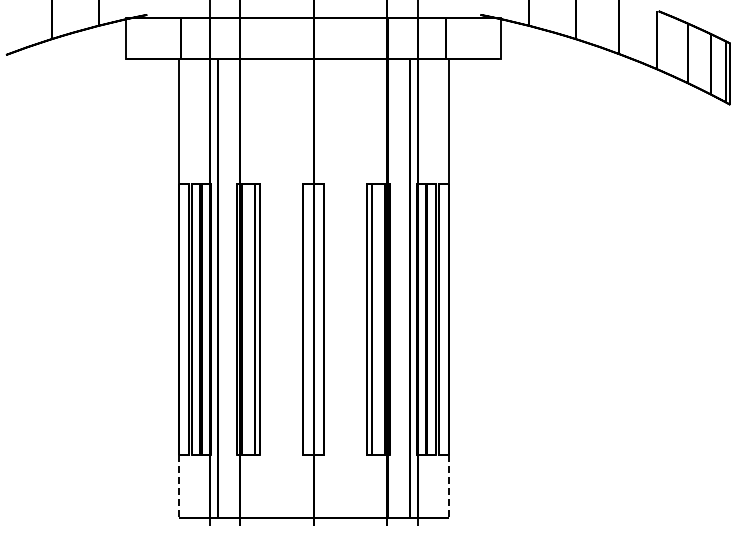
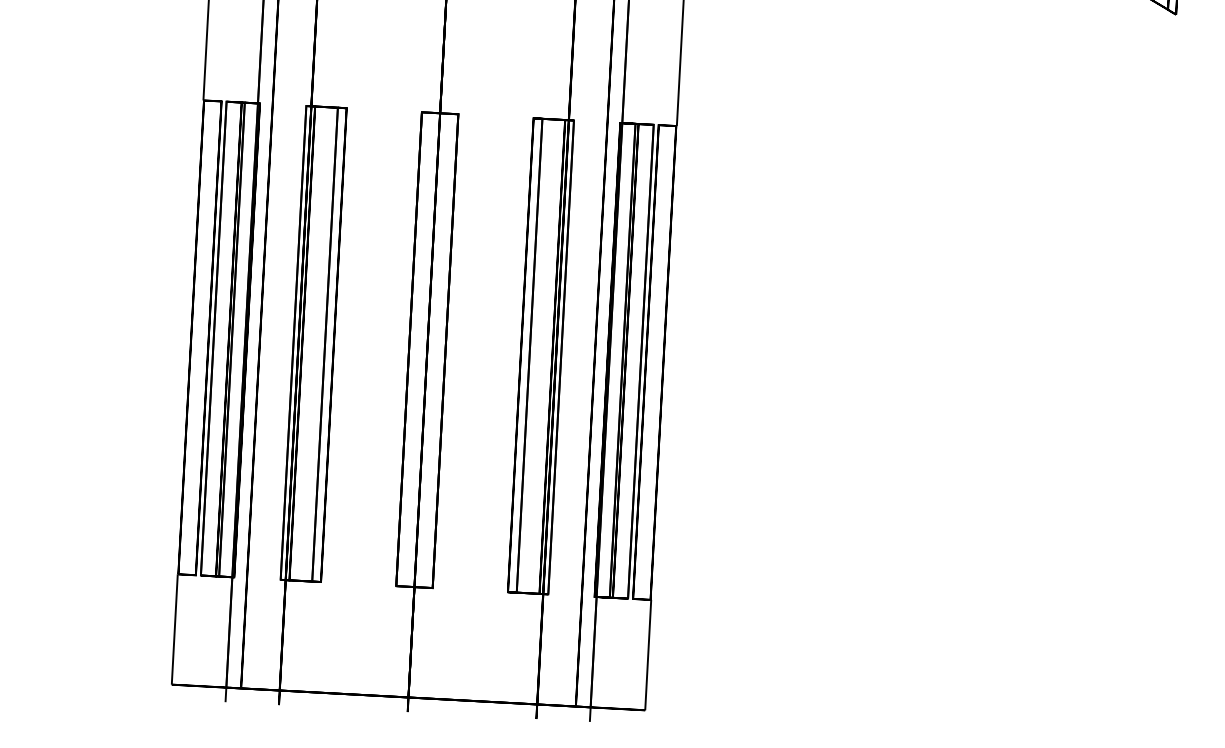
line: (178, 486) -> (174, 629), dashed -> solid
line: (449, 486) -> (648, 655), dashed -> solid

